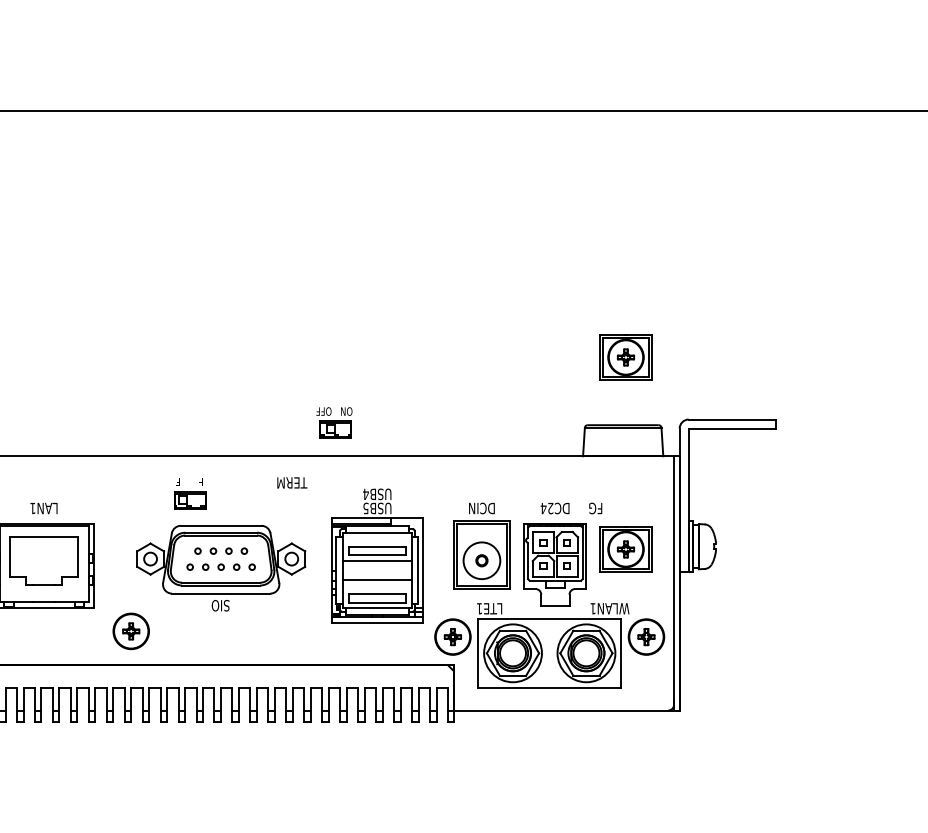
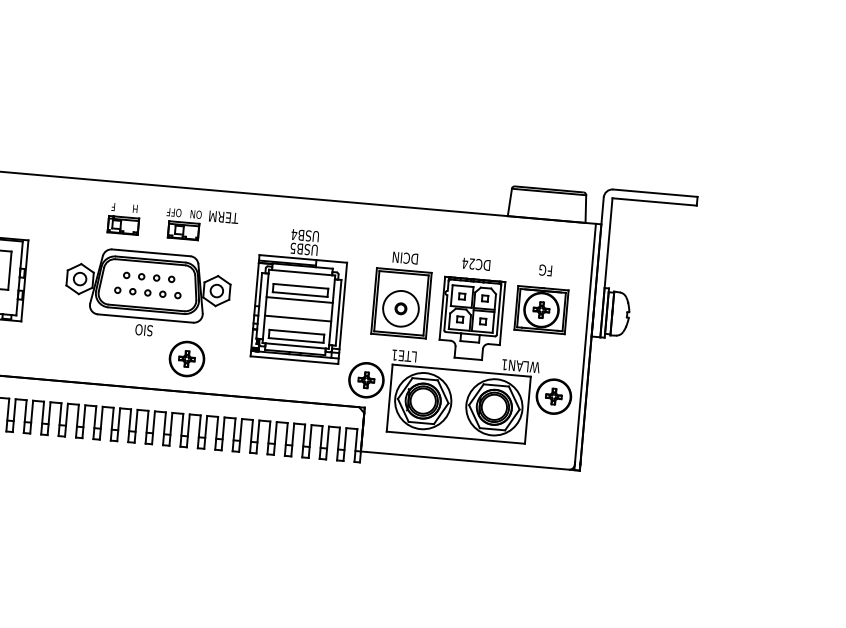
part: (625, 357) -> (557, 124), removed
part: (334, 422) -> (183, 224), moved
text: (595, 508) -> (545, 270), moved
part: (130, 631) -> (186, 359), moved

